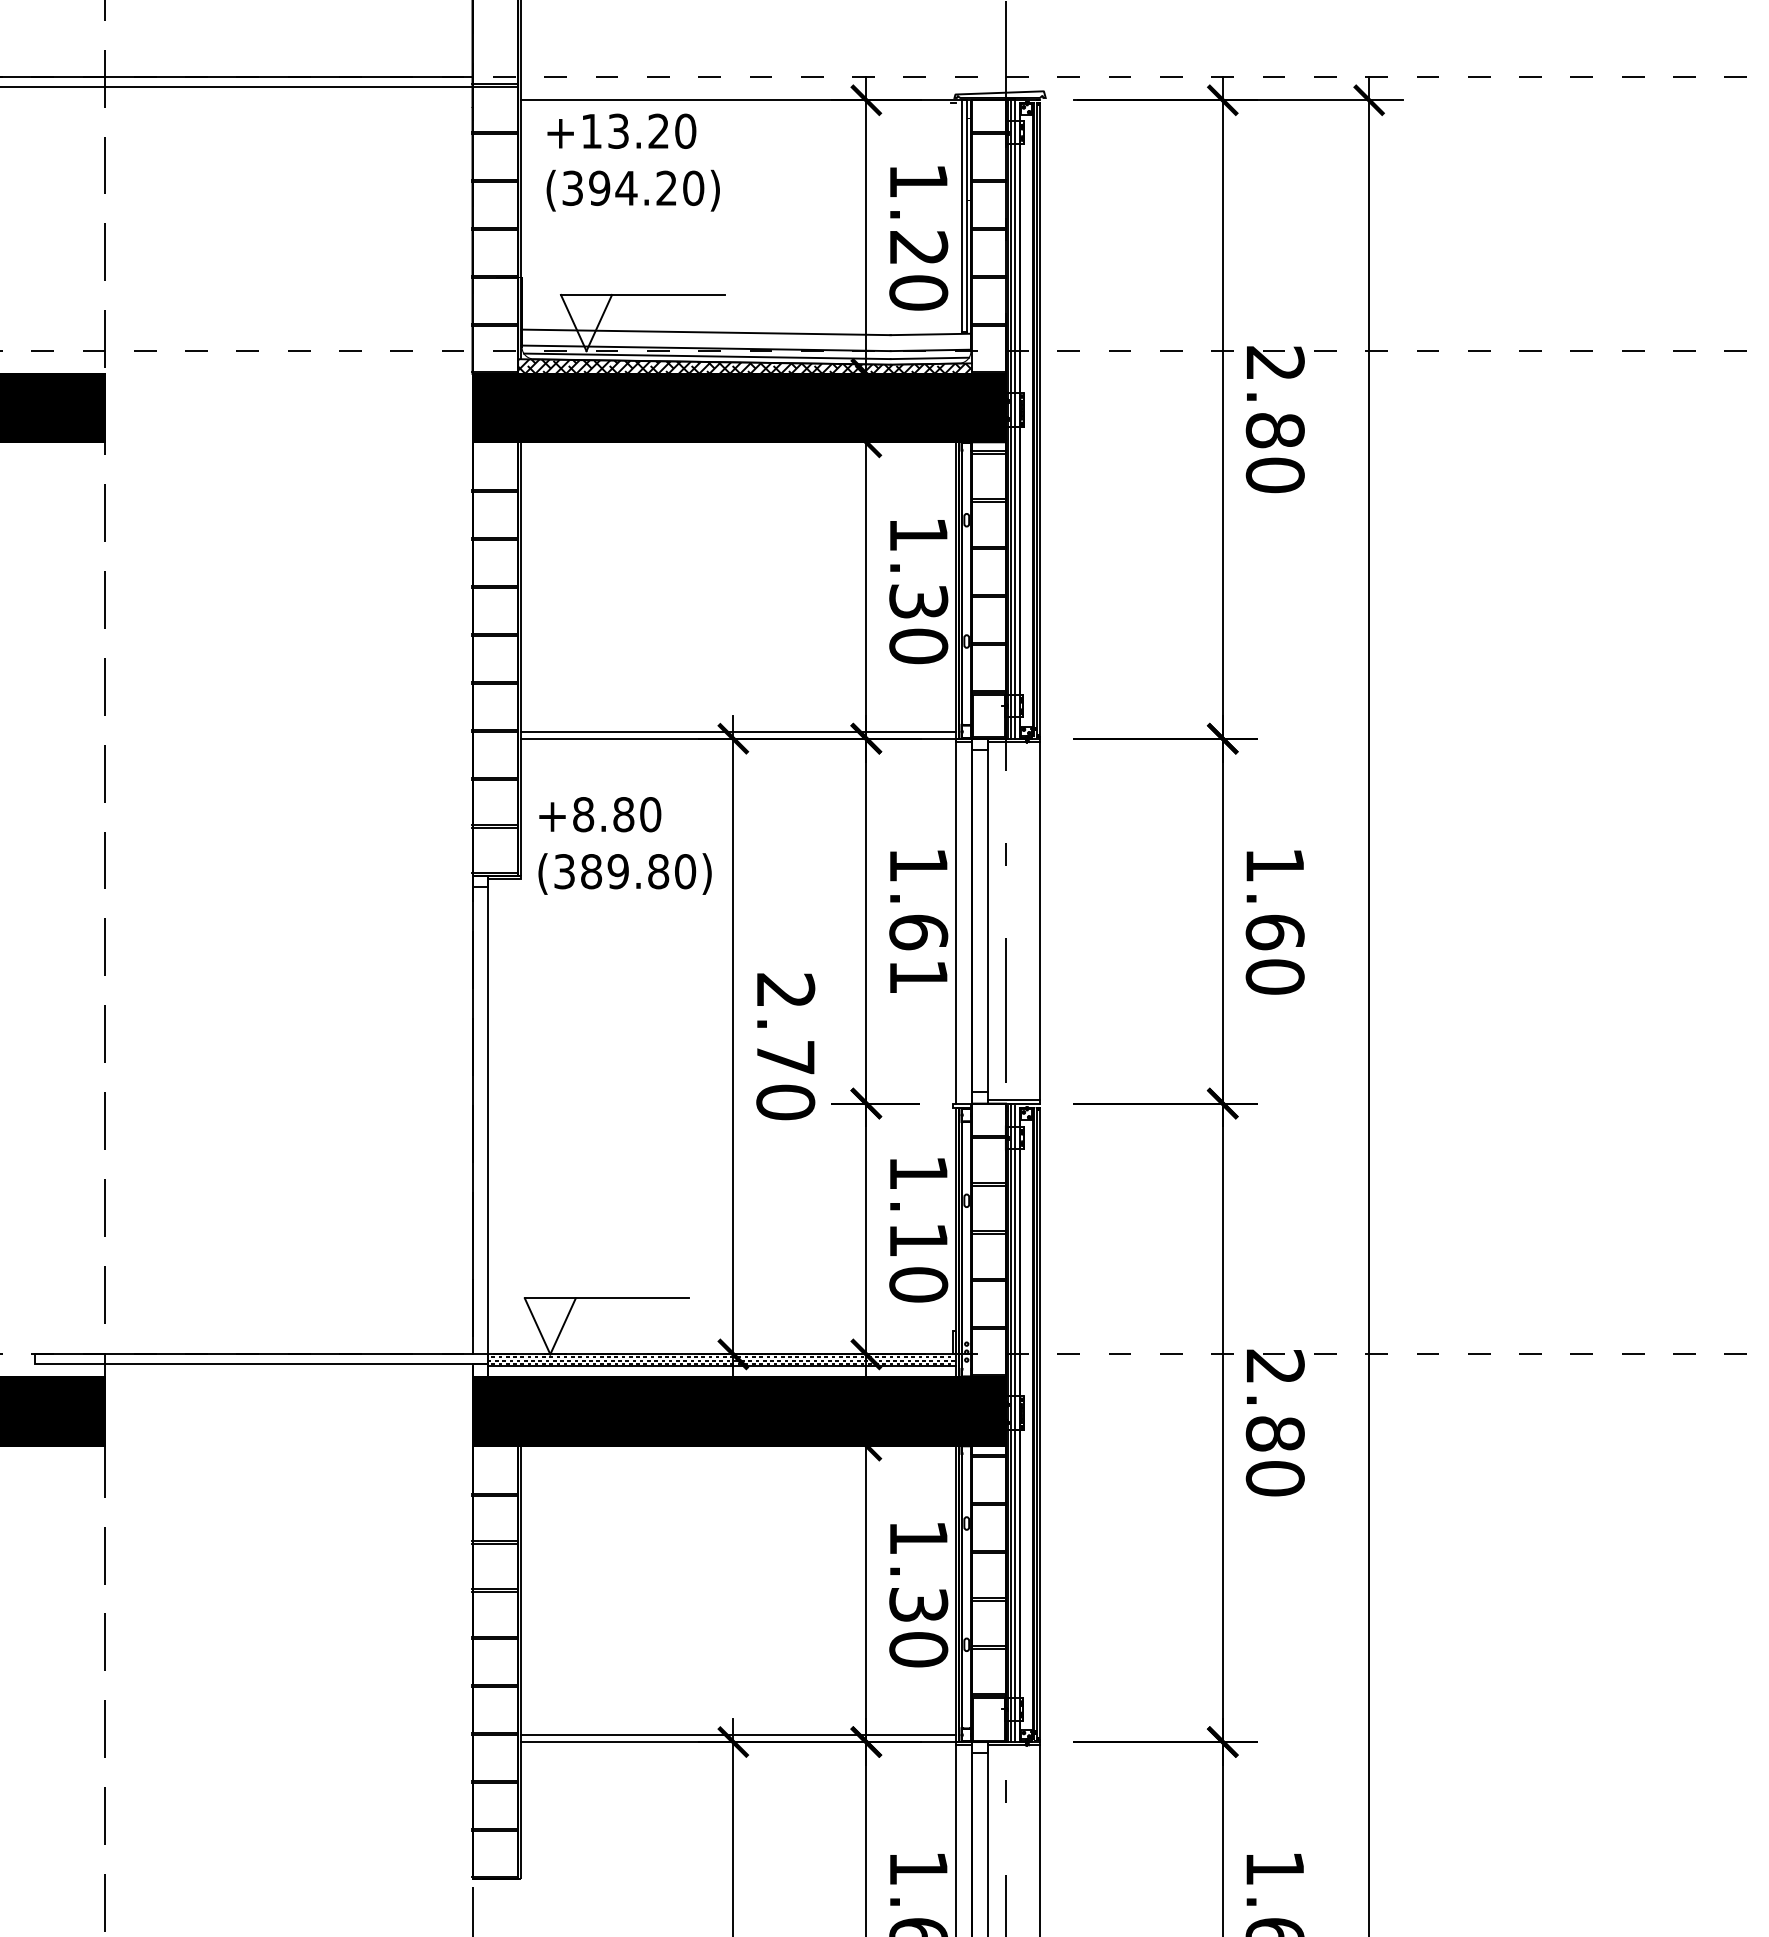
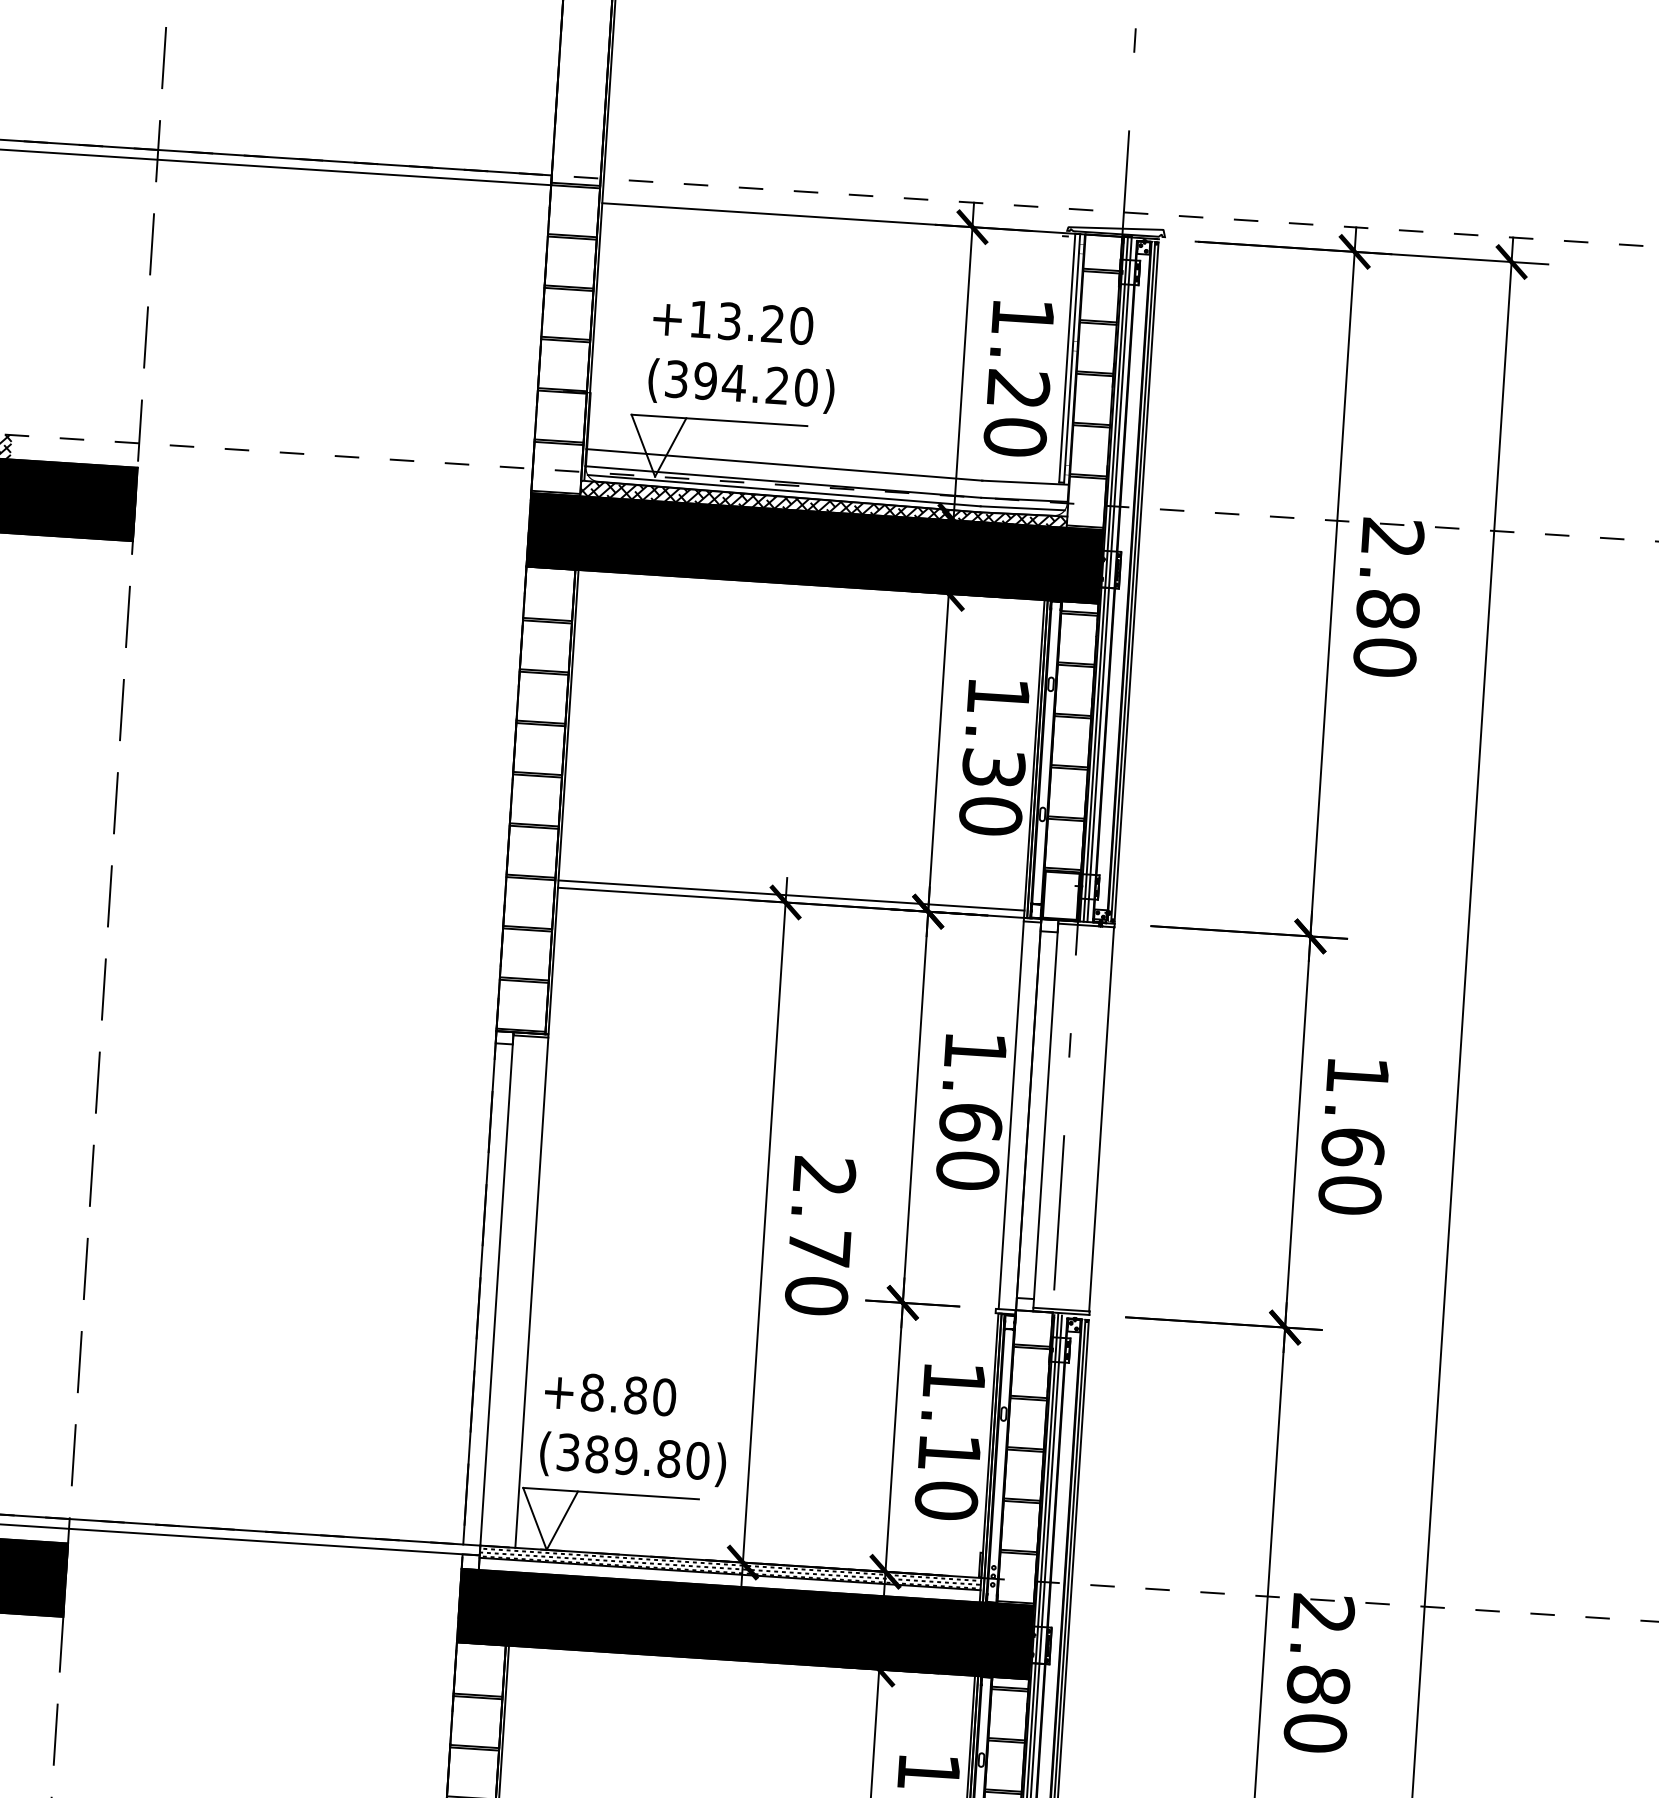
text: (632, 162) -> (742, 355), moved
text: (624, 845) -> (634, 1428), moved
text: (918, 976) -> (967, 1170), 1.61 -> 1.60
line: (521, 1116) -> (532, 1292), added

